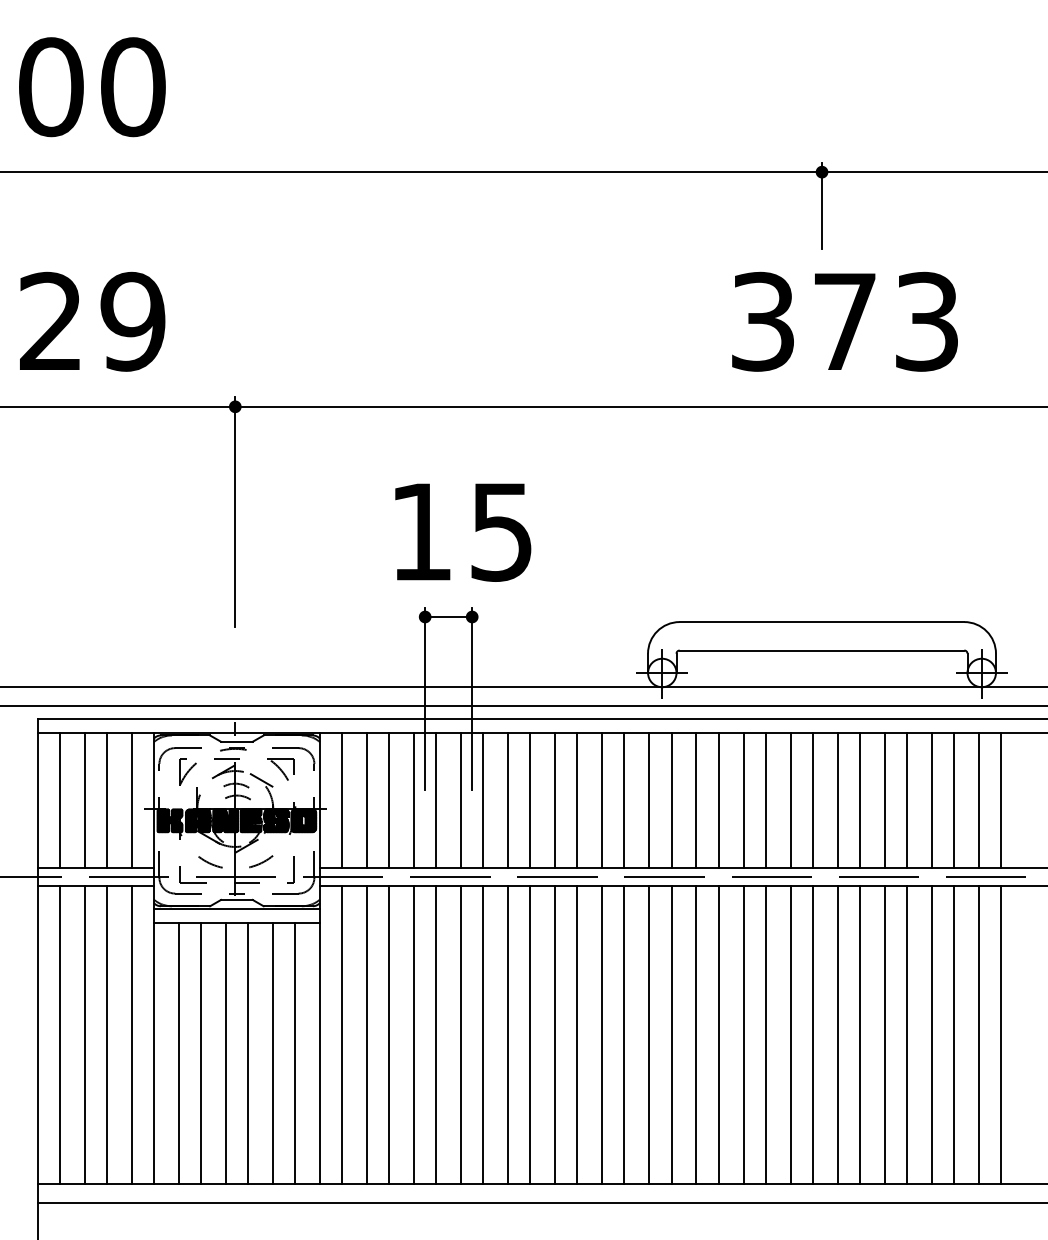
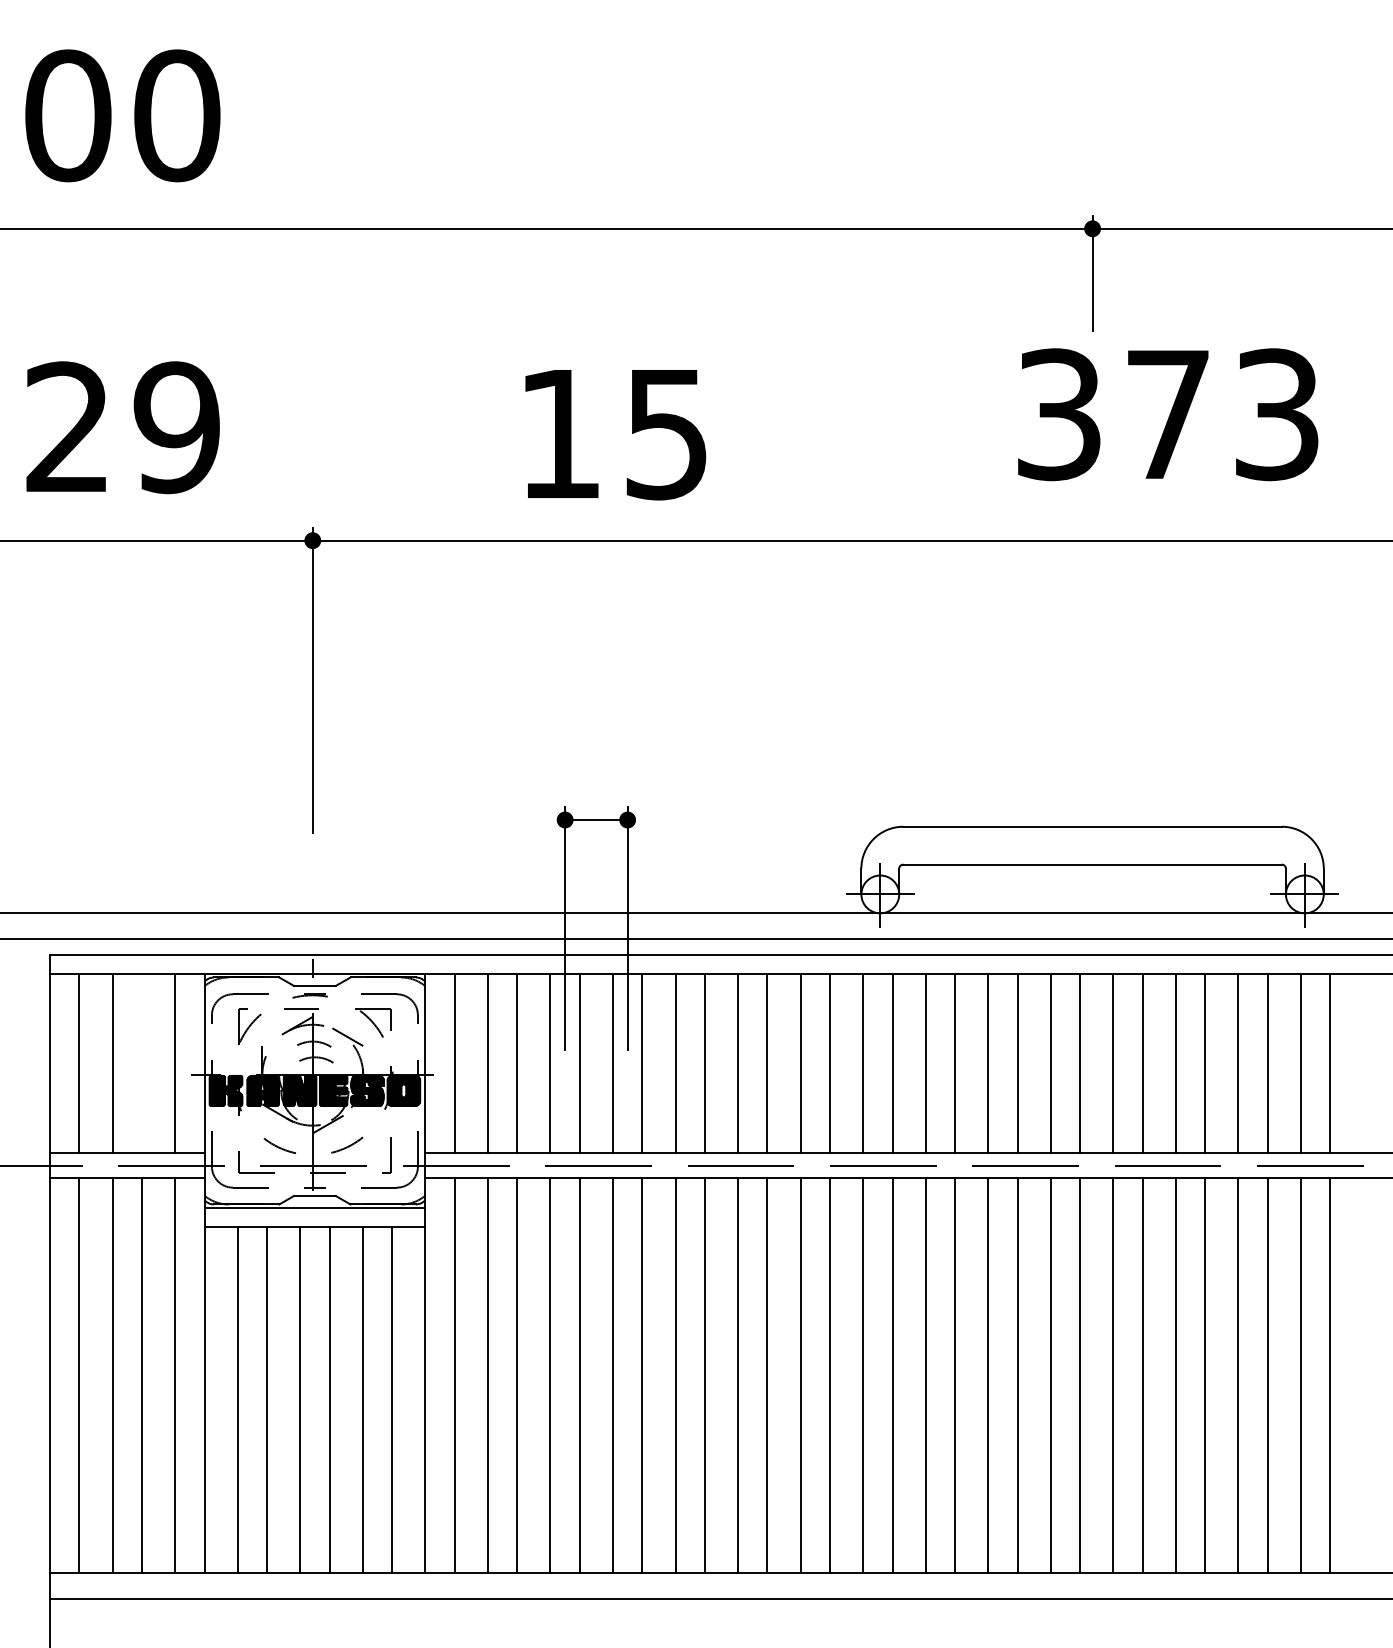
text: (845, 321) -> (1168, 414), moved
text: (463, 533) -> (615, 435), moved
line: (106, 800) -> (141, 1063), removed

